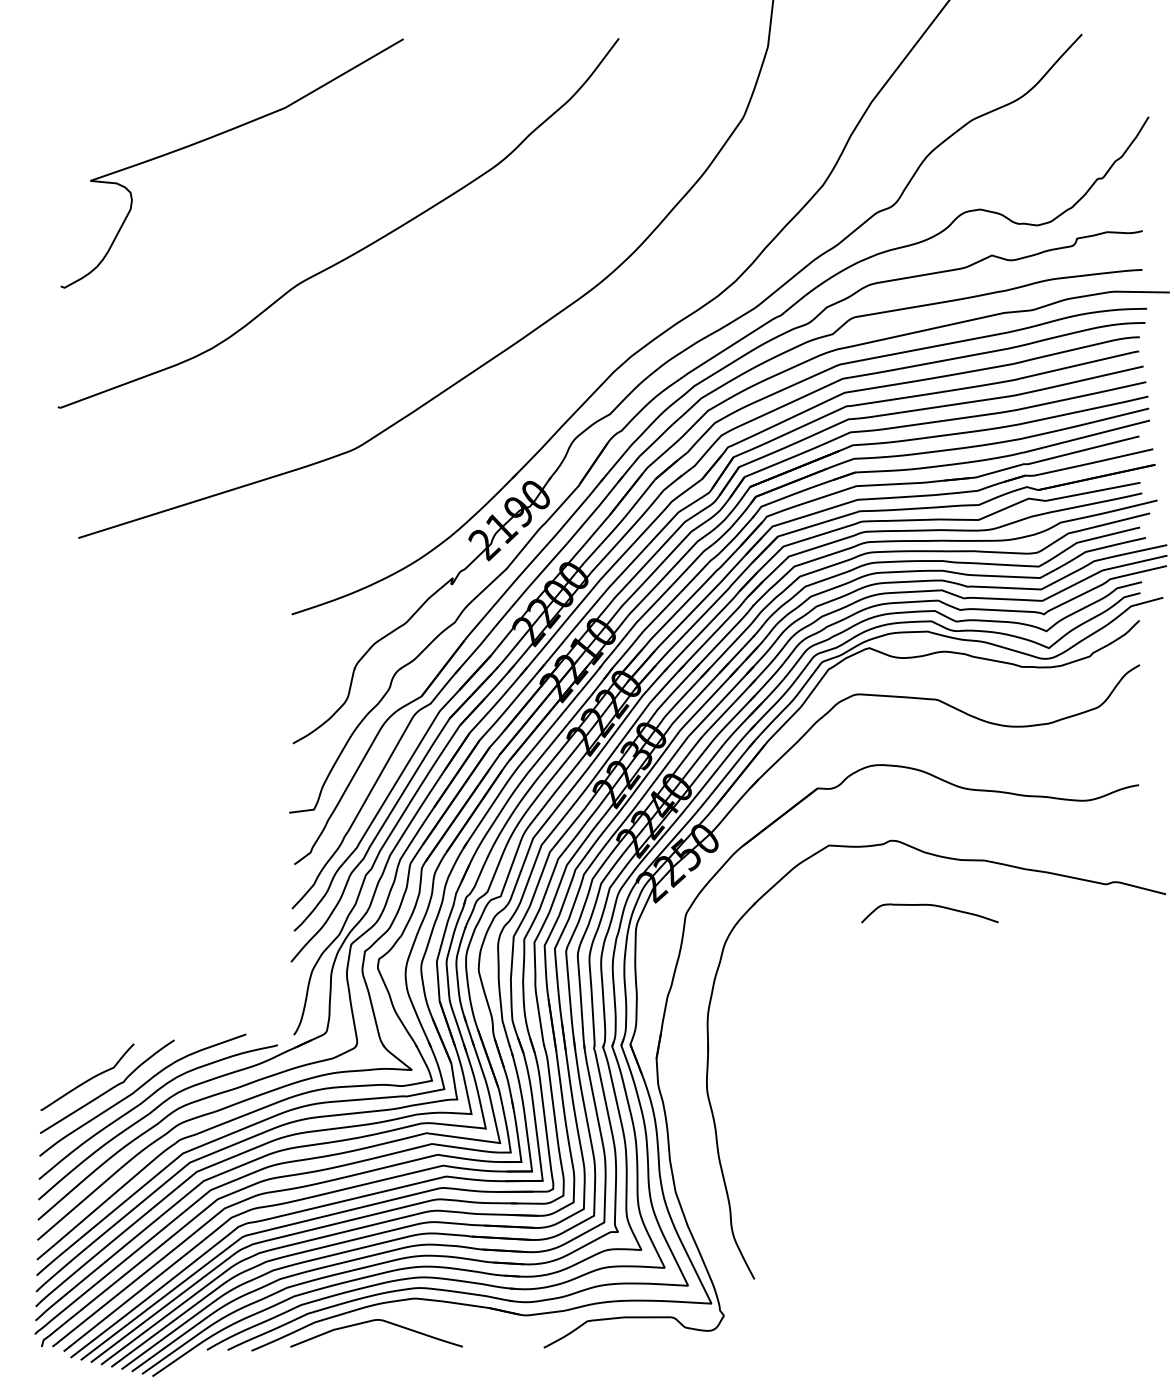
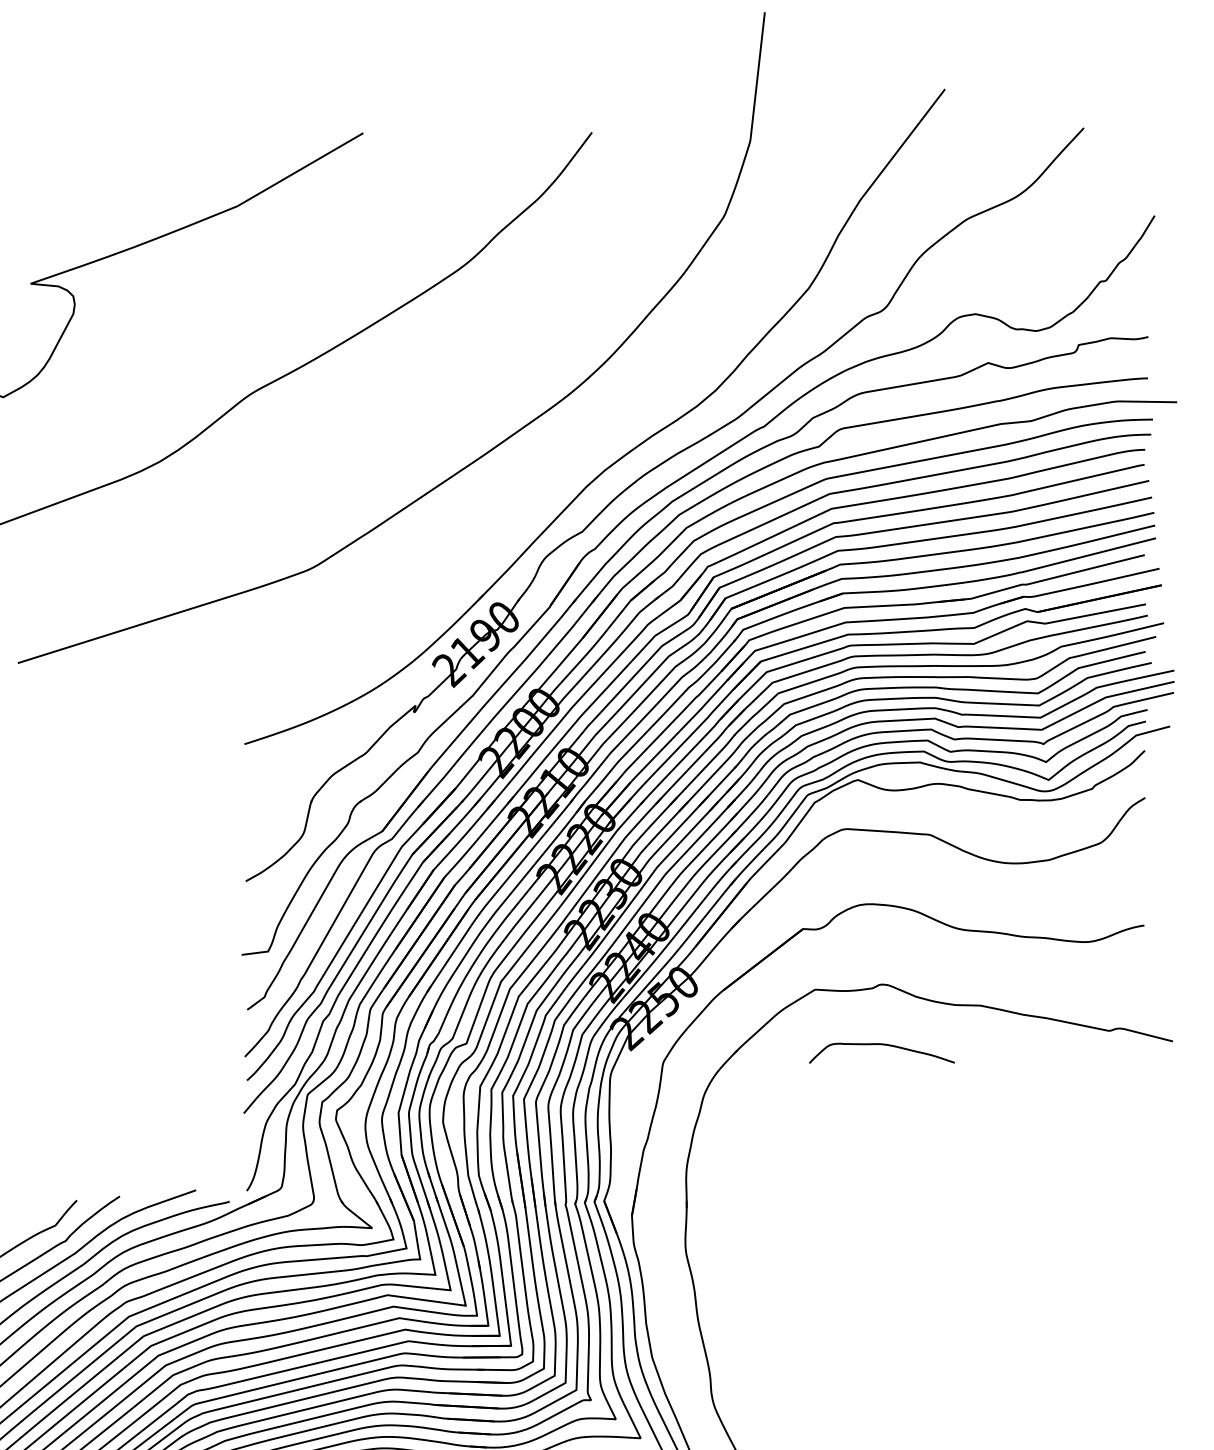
curve: (932, 906) -> (884, 1045), moved

